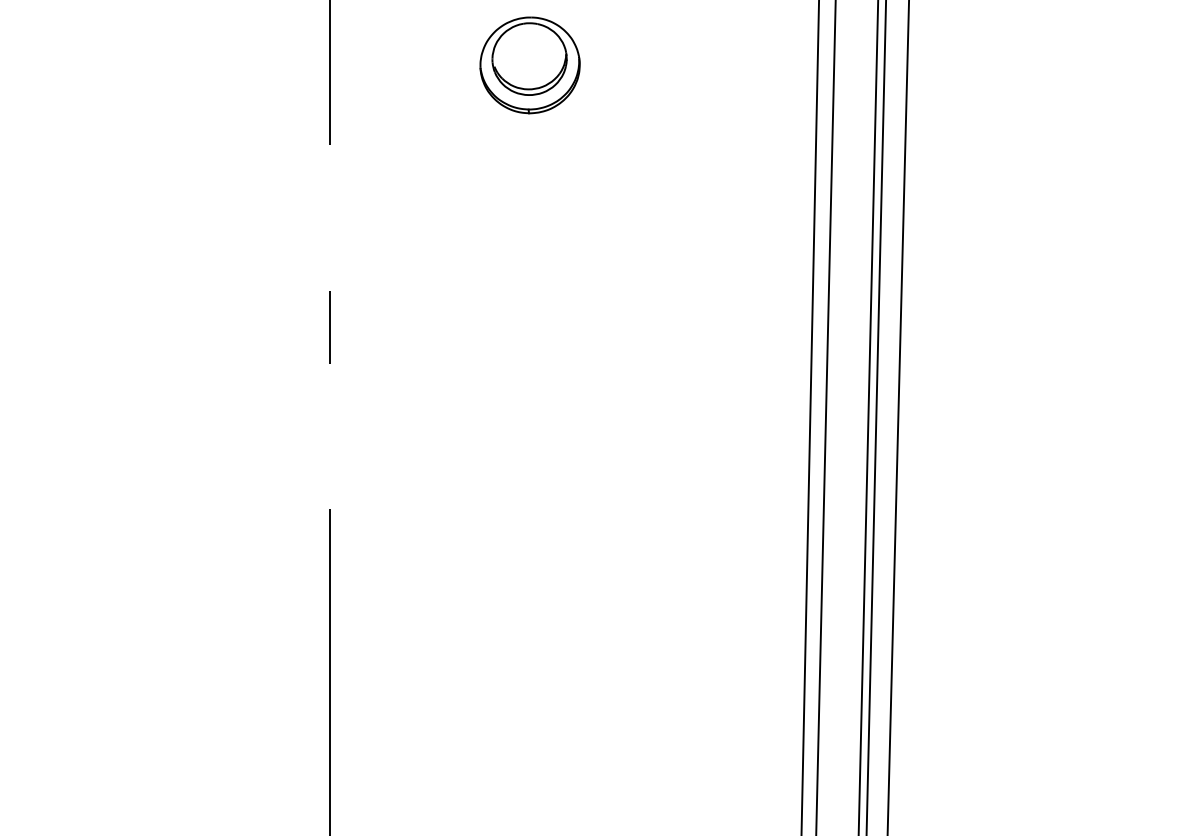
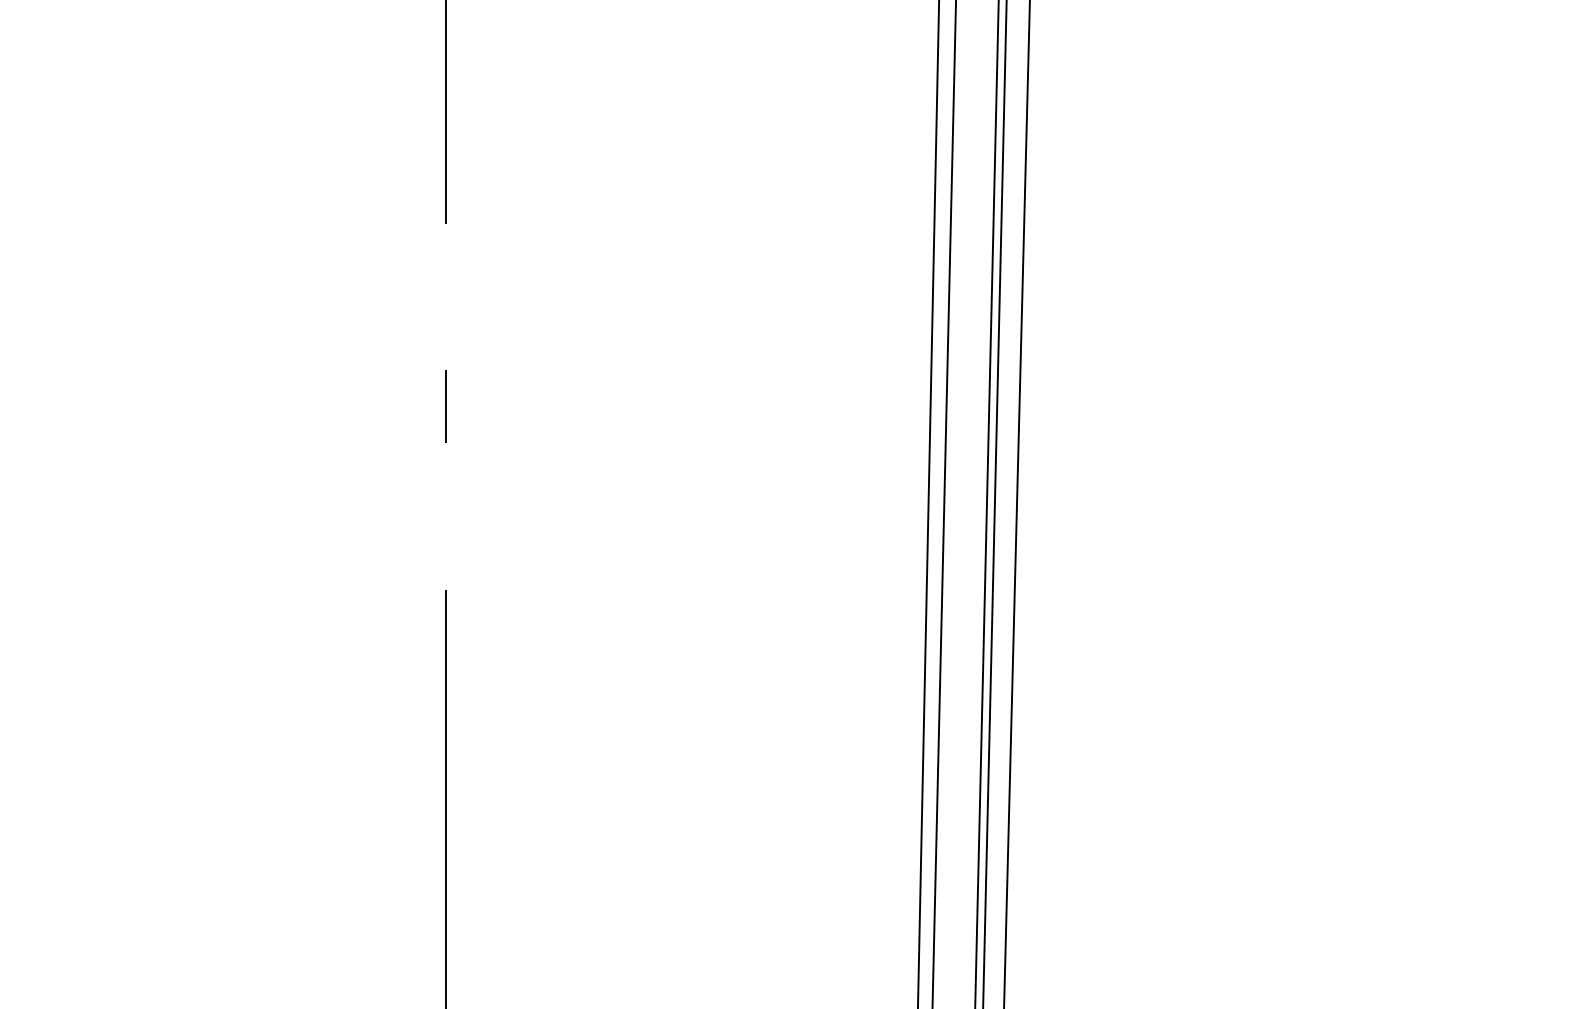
part: (529, 65) -> (646, 143), removed

